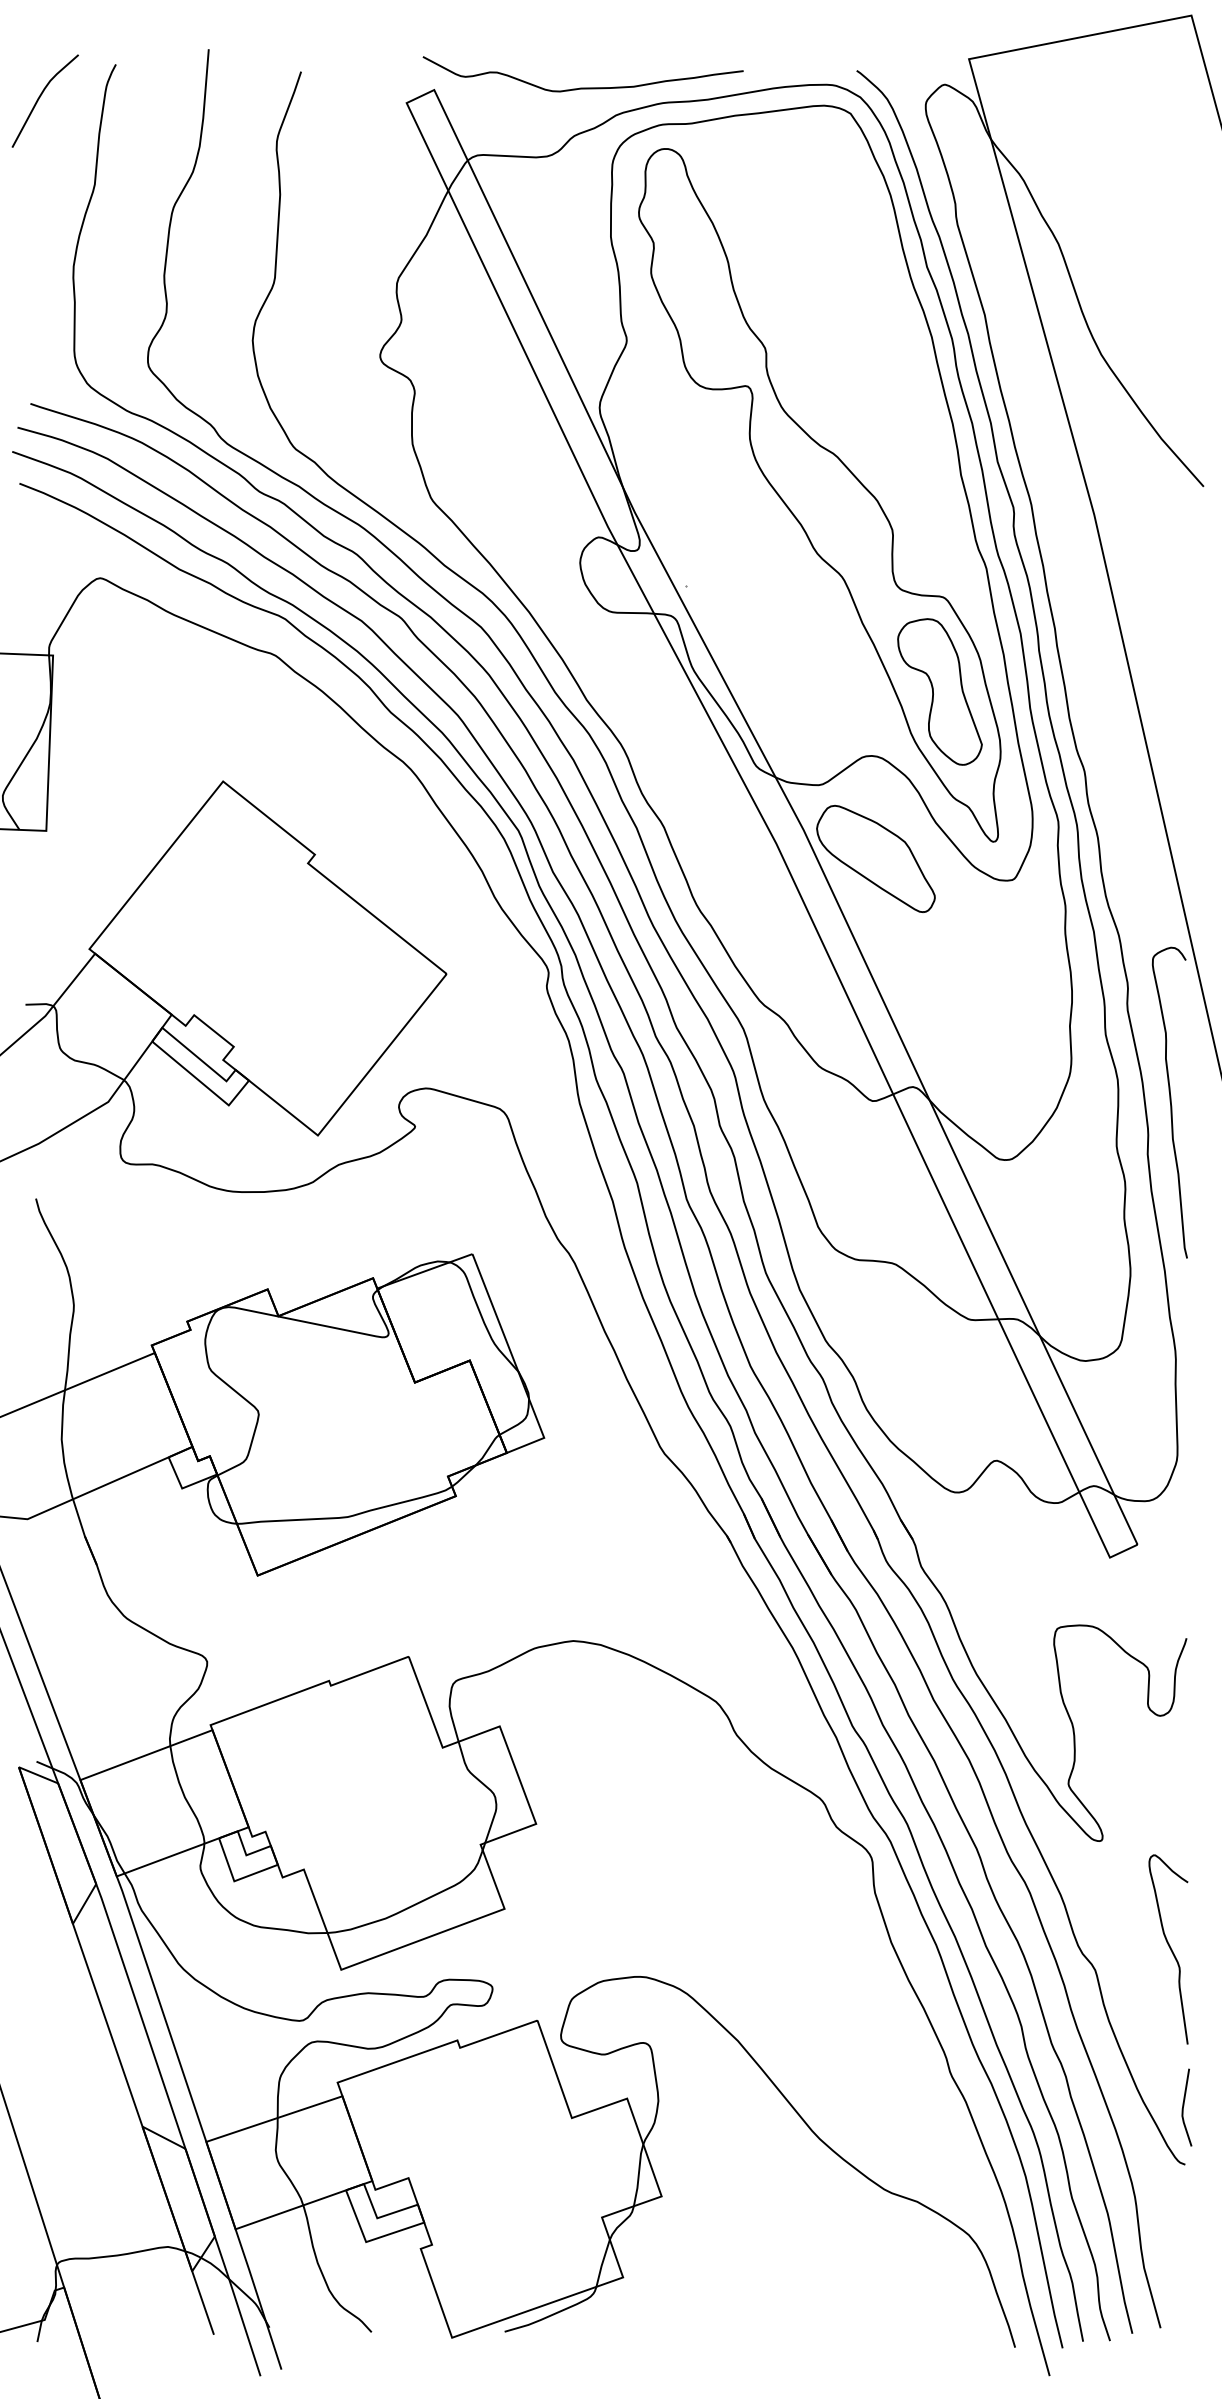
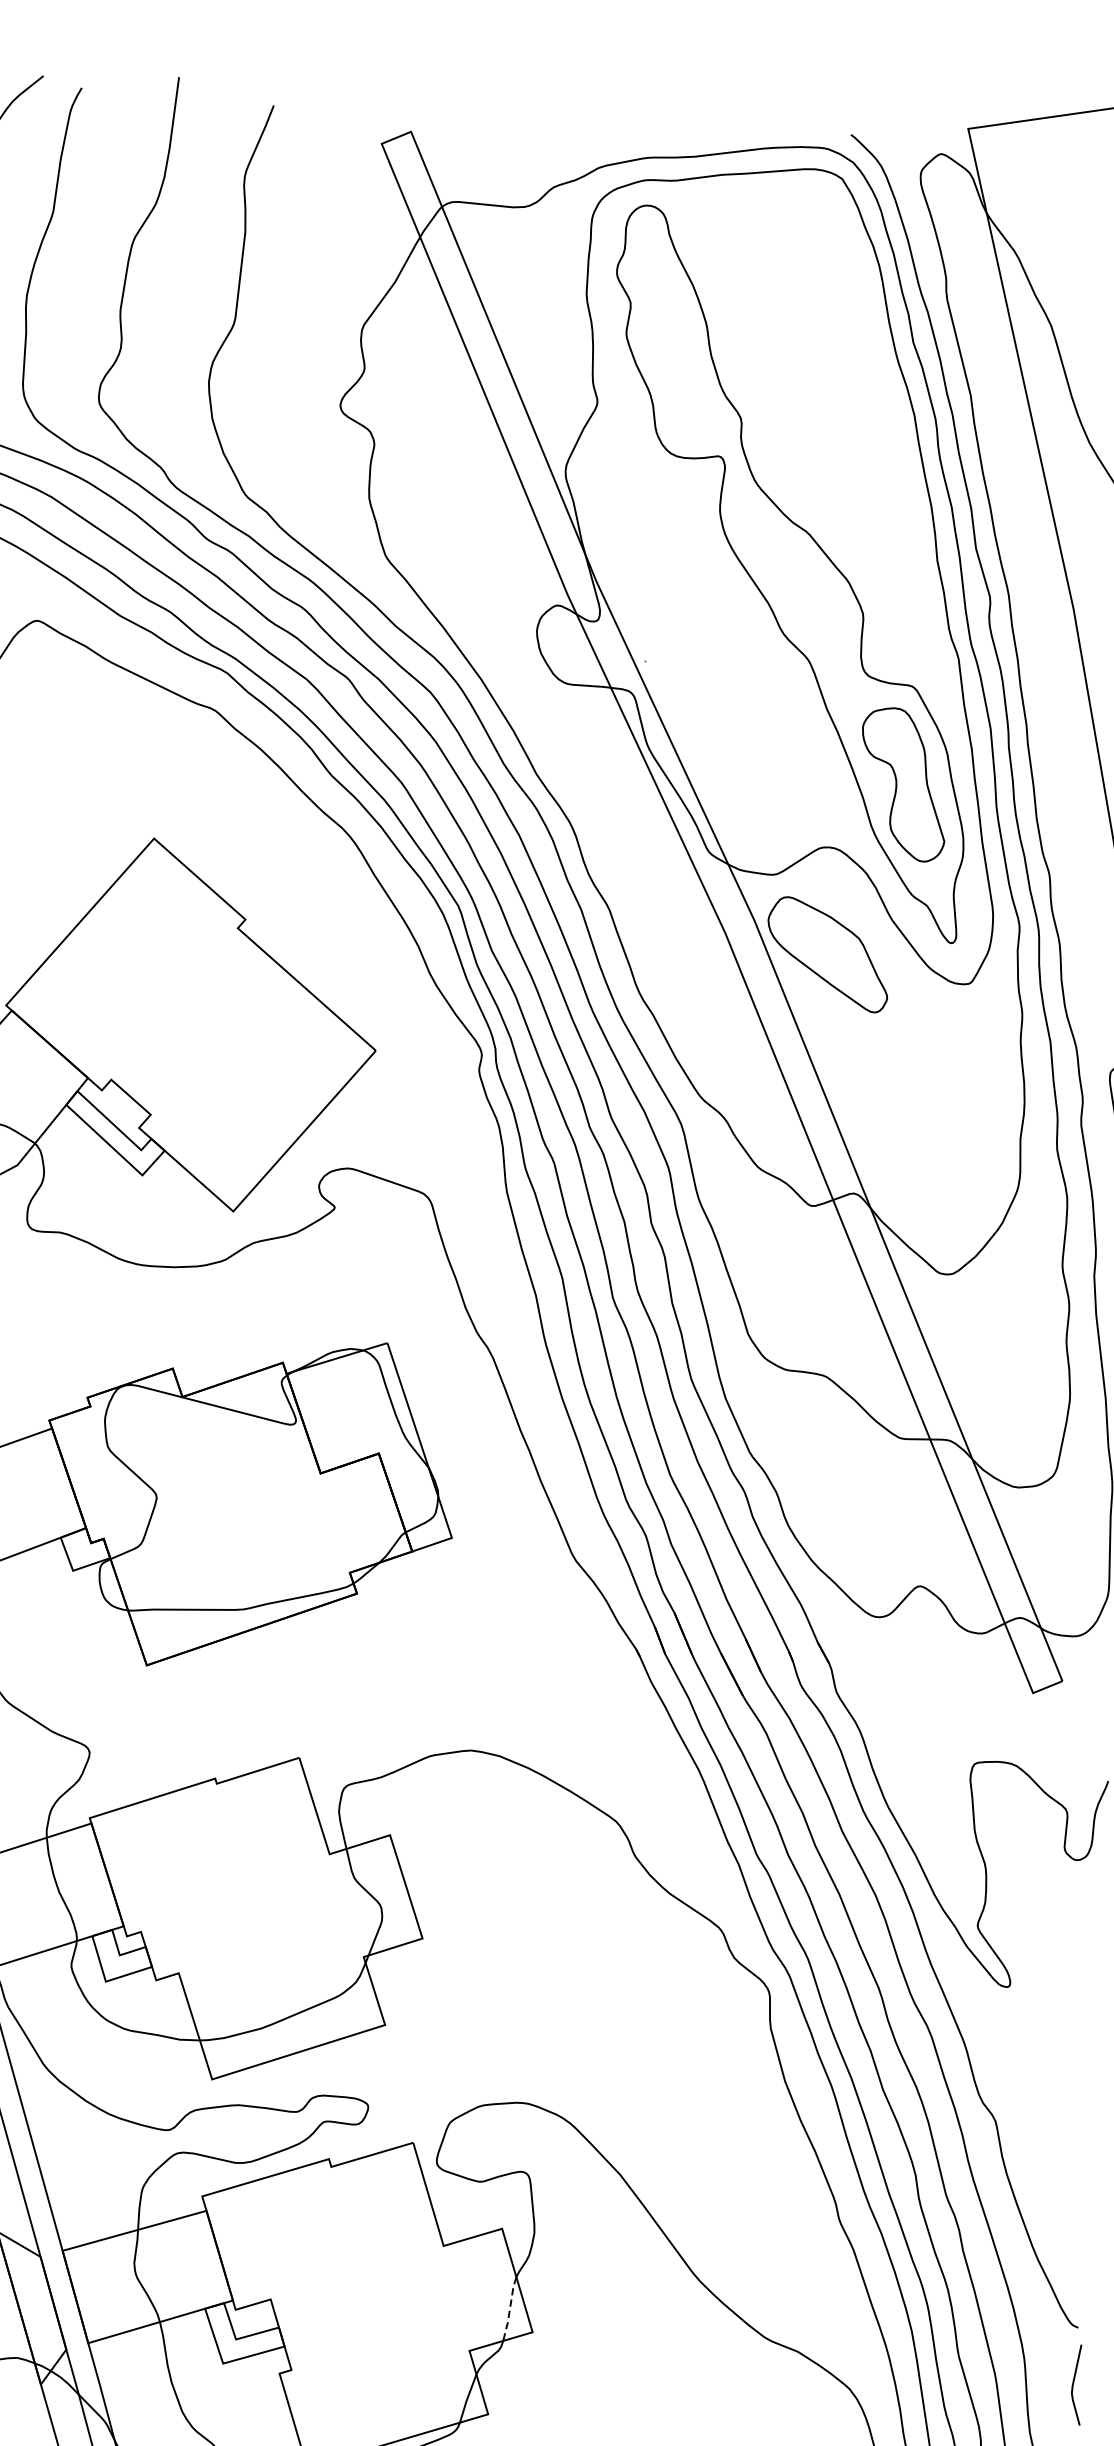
curve: (582, 87) -> (565, 137), removed
curve: (1169, 1948) -> (1073, 2102), removed
line: (1184, 2106) -> (1074, 2383), moved
line: (638, 2175) -> (509, 2309), solid -> dashed

